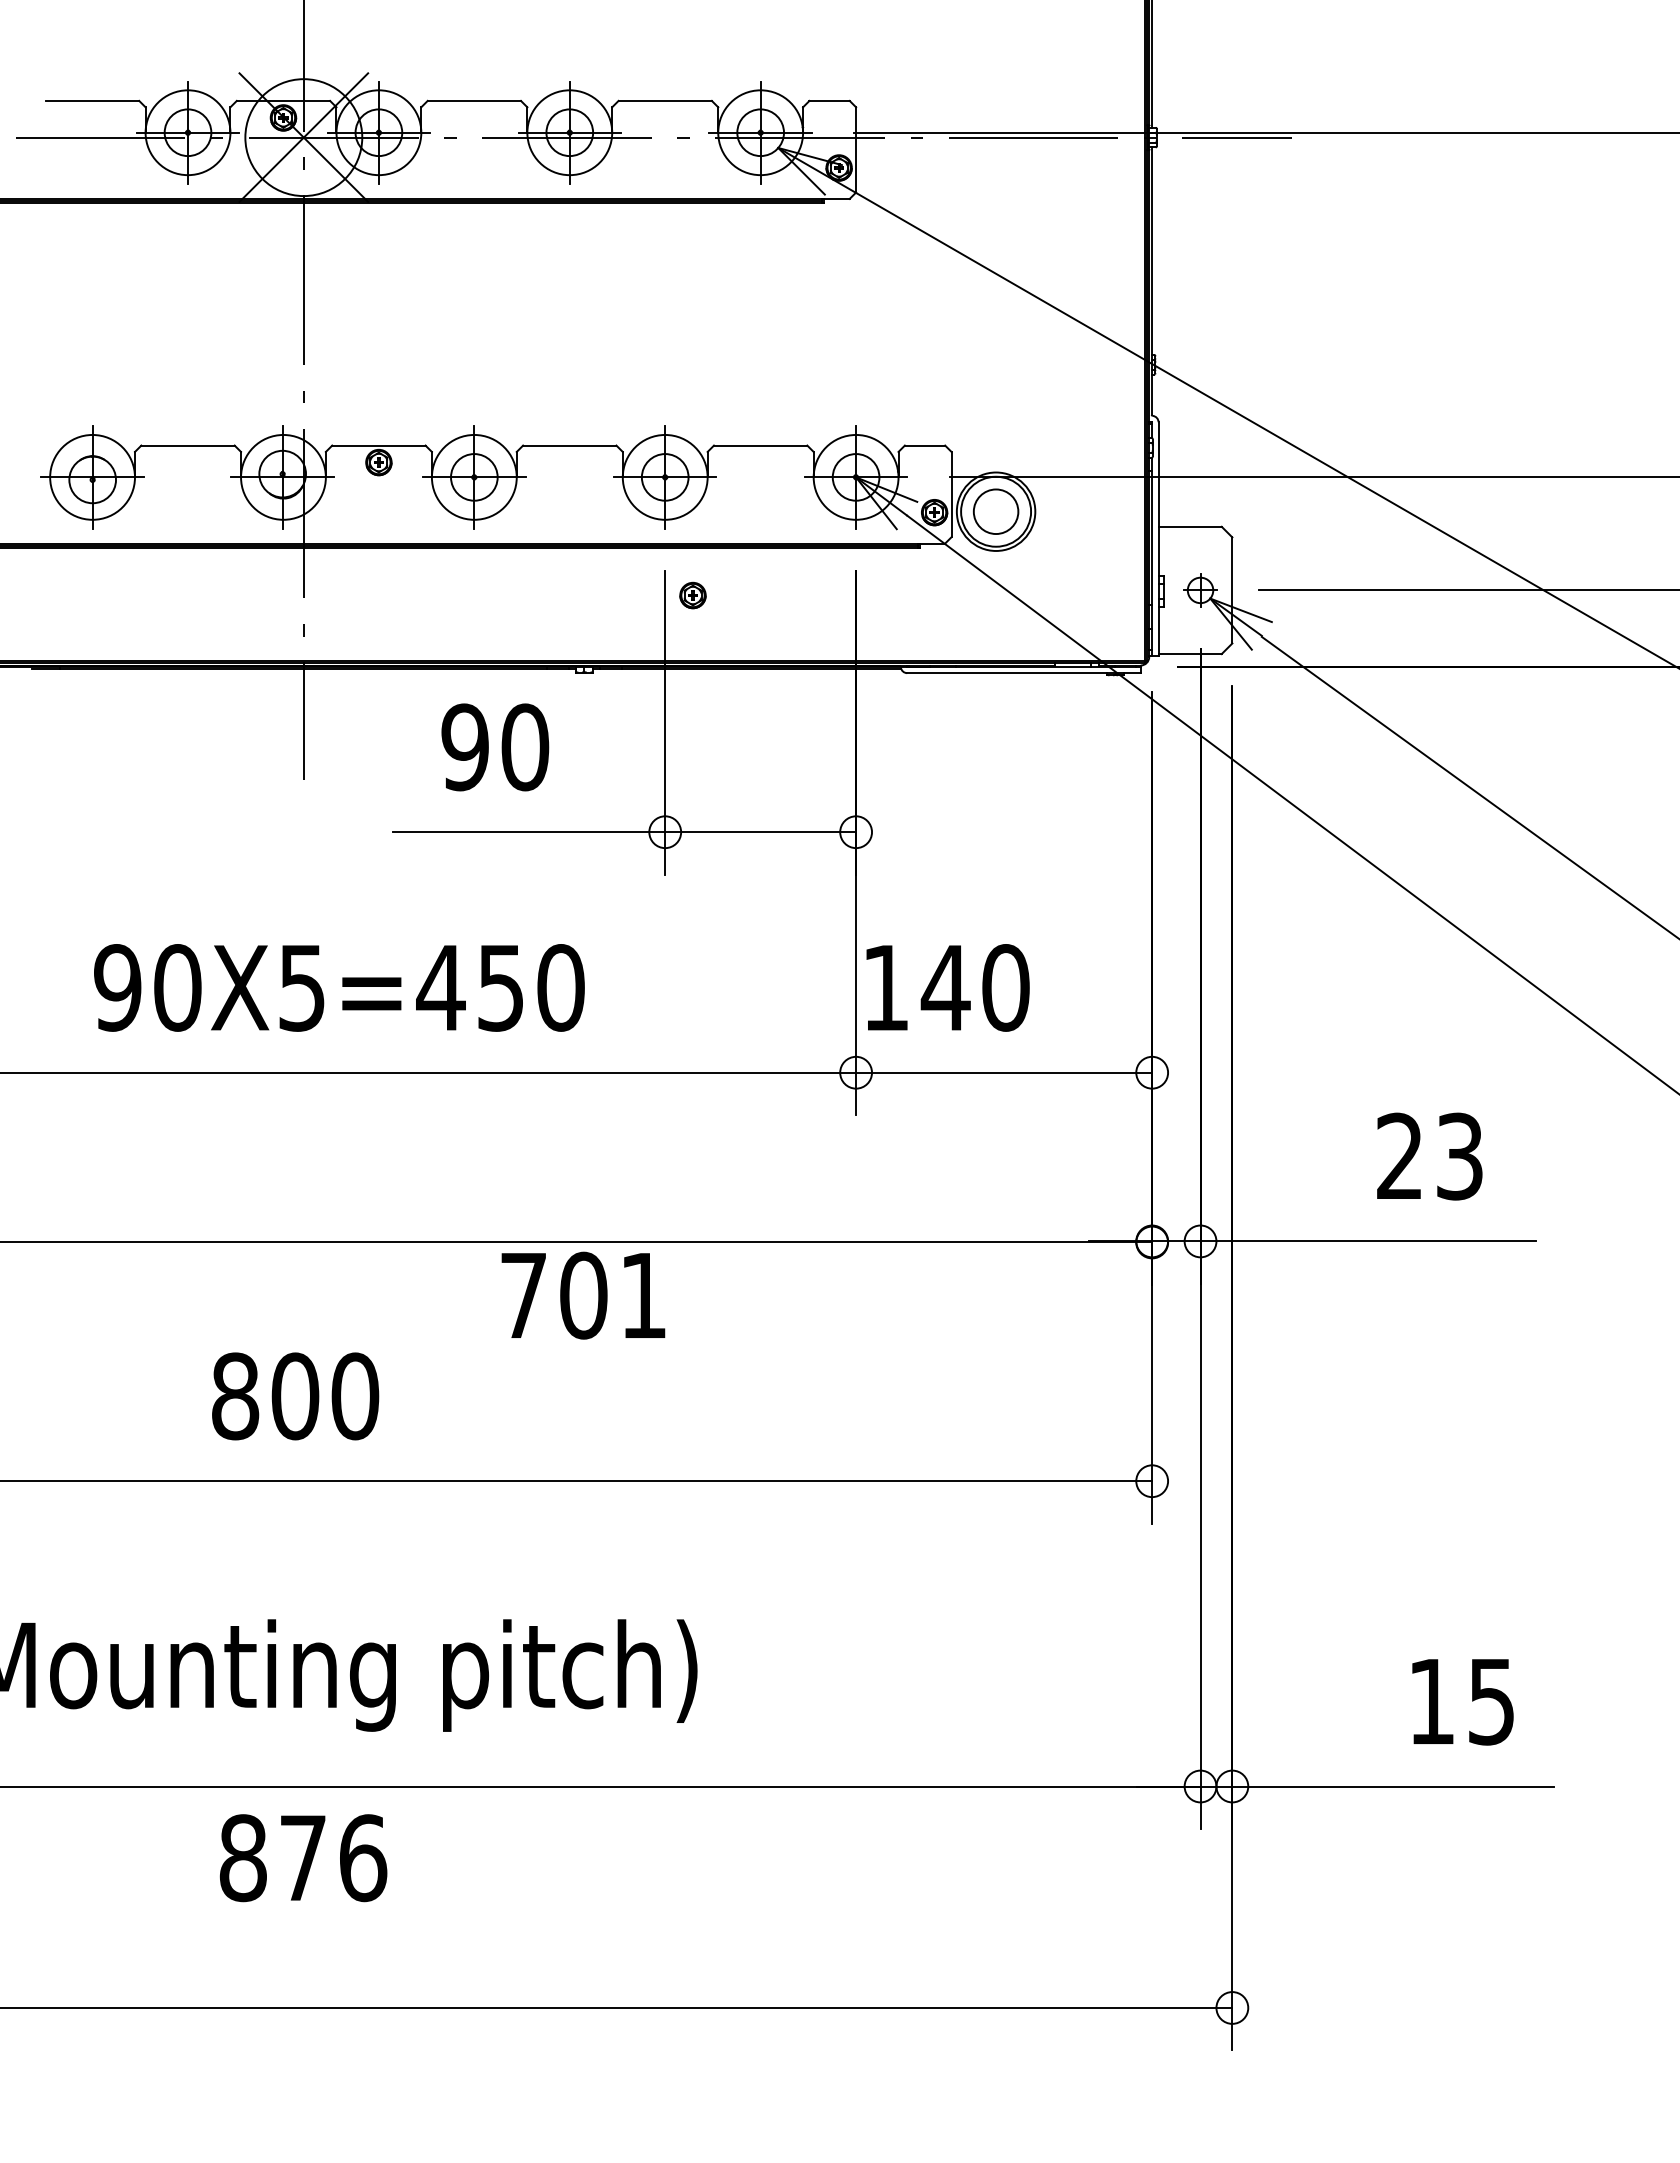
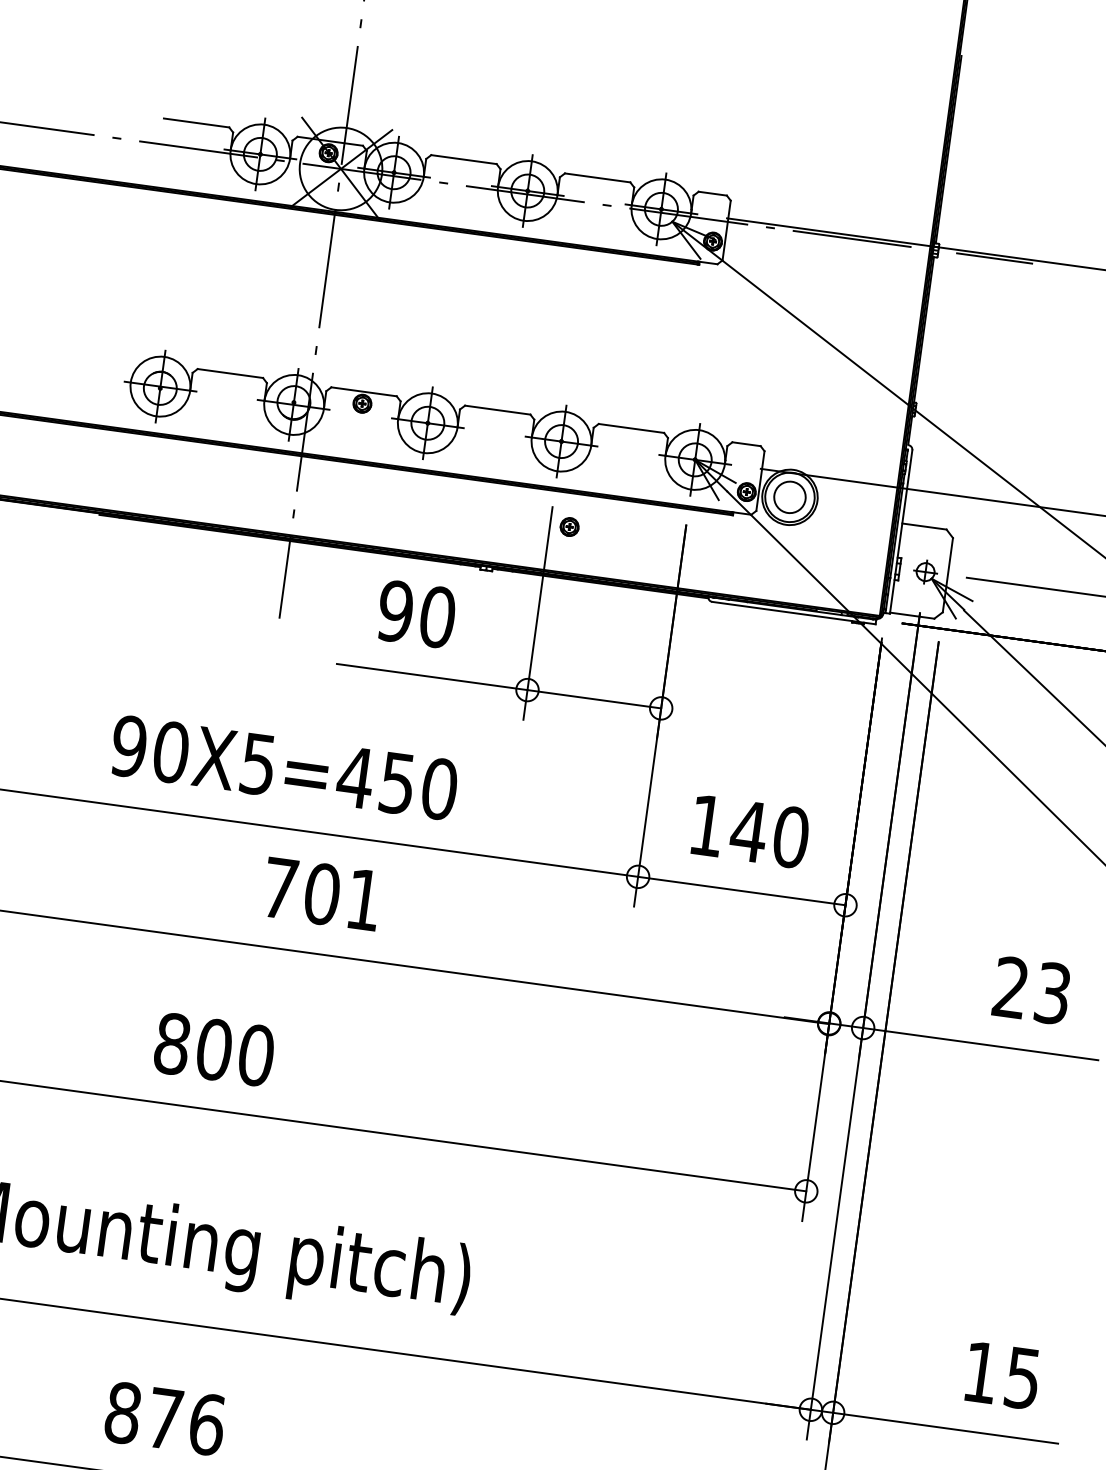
text: (947, 987) -> (750, 831), moved
text: (583, 1295) -> (322, 894), moved
text: (303, 1858) -> (165, 1419), moved

